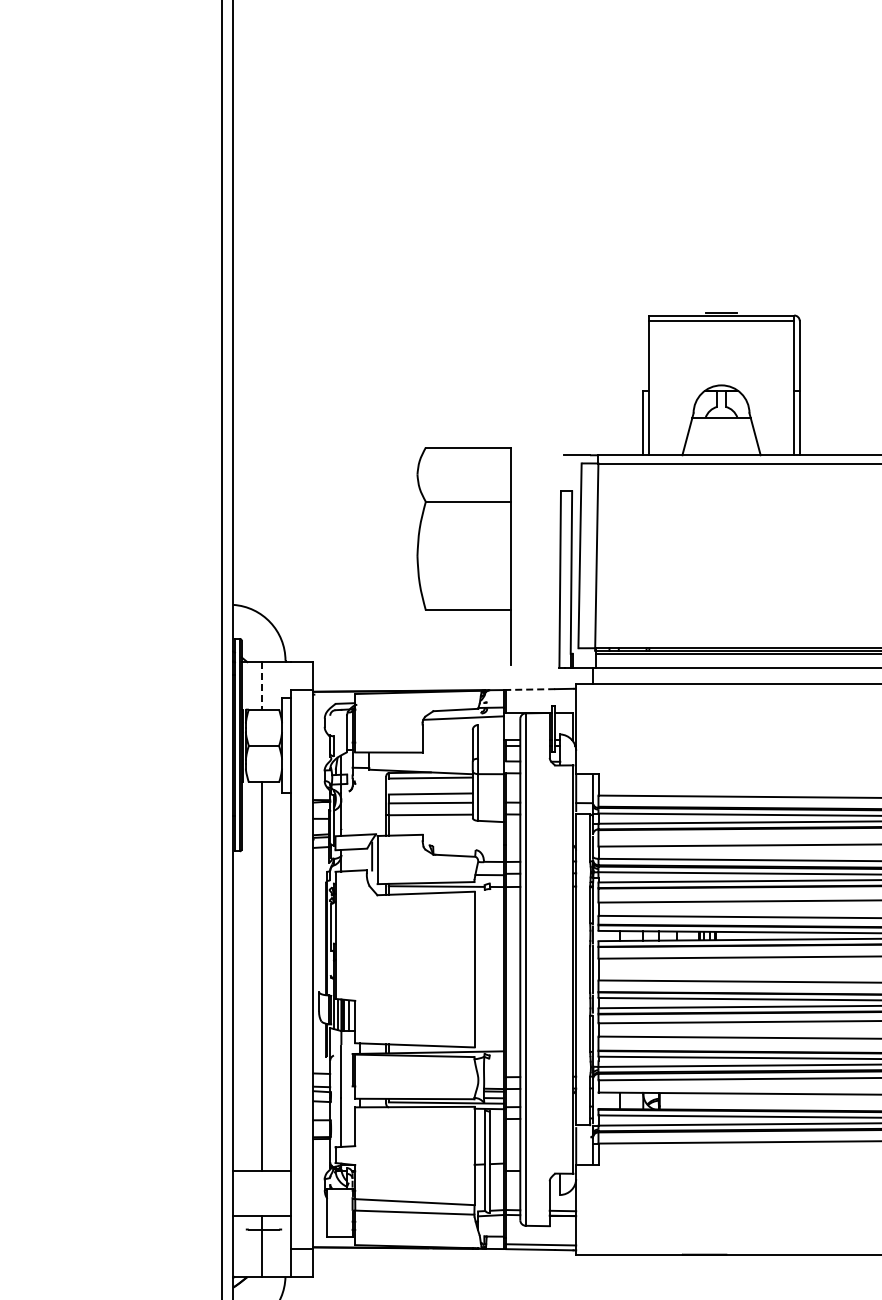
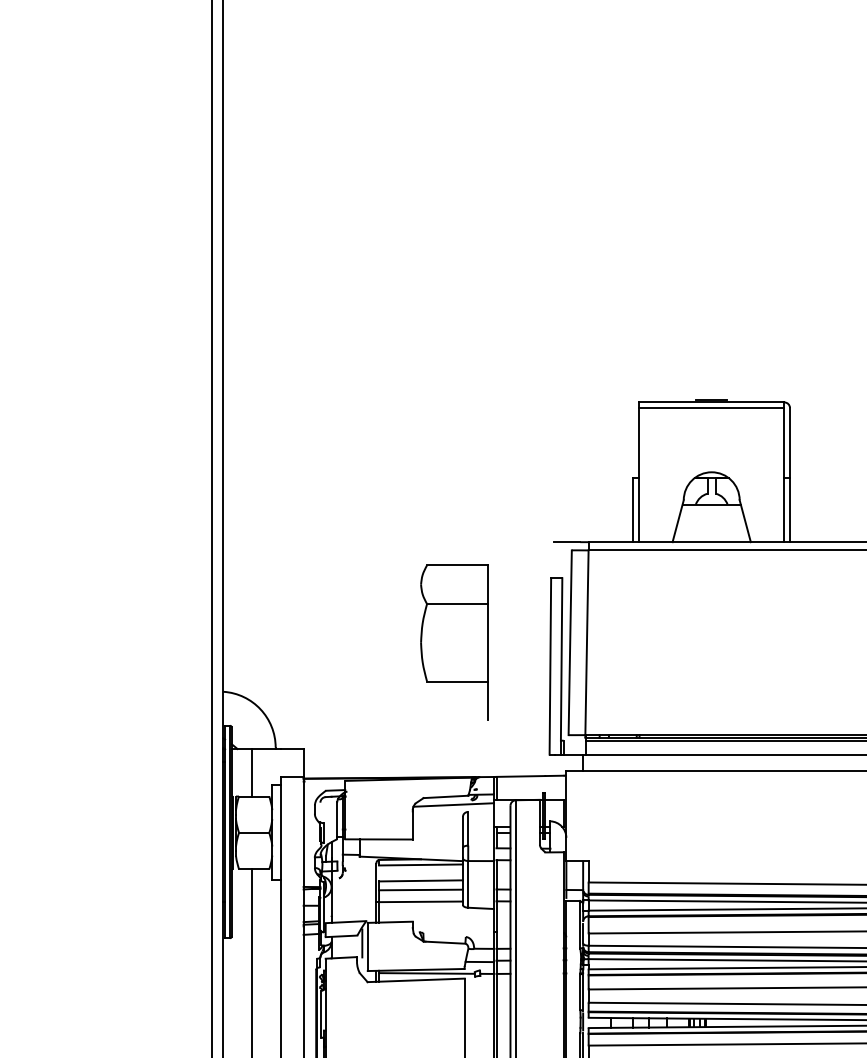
part: (464, 555) -> (454, 642), size x0.71
line: (261, 685) -> (251, 772), dashed -> solid
line: (530, 689) -> (520, 776), dashed -> solid

